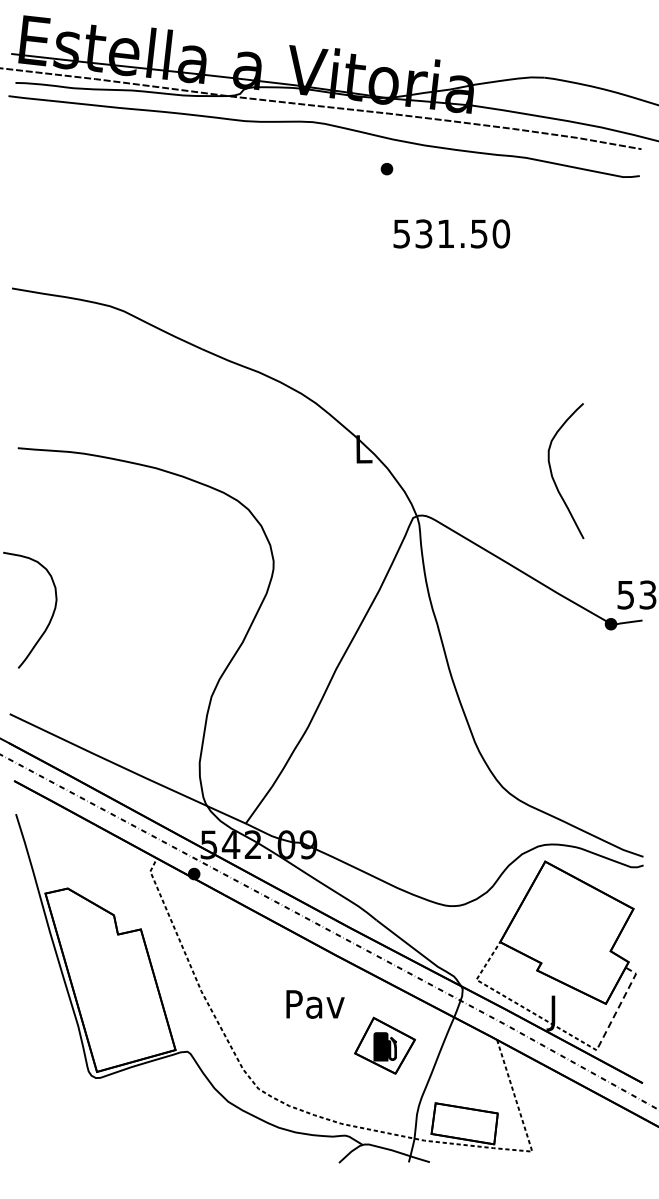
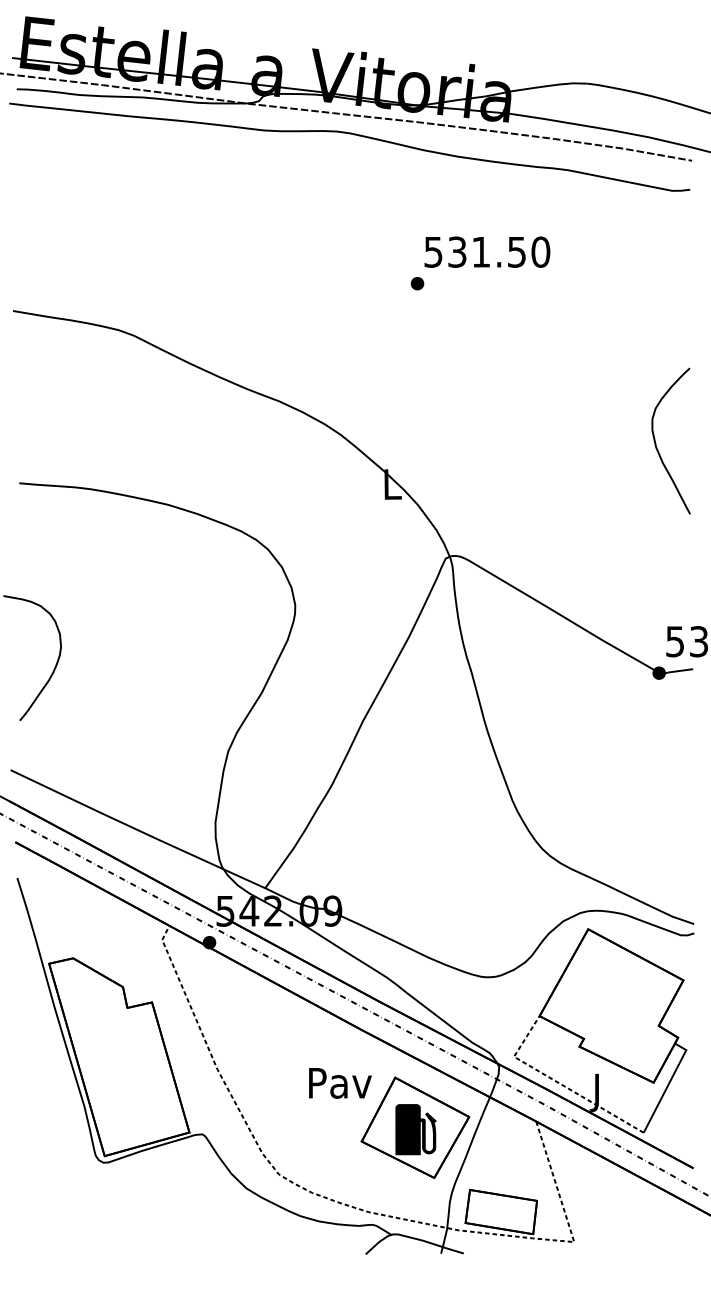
part: (386, 169) -> (416, 284), moved
curve: (553, 476) -> (657, 446), moved
line: (619, 1006) -> (668, 1085), dashed -> solid
part: (384, 1045) -> (414, 1127), size x1.67

